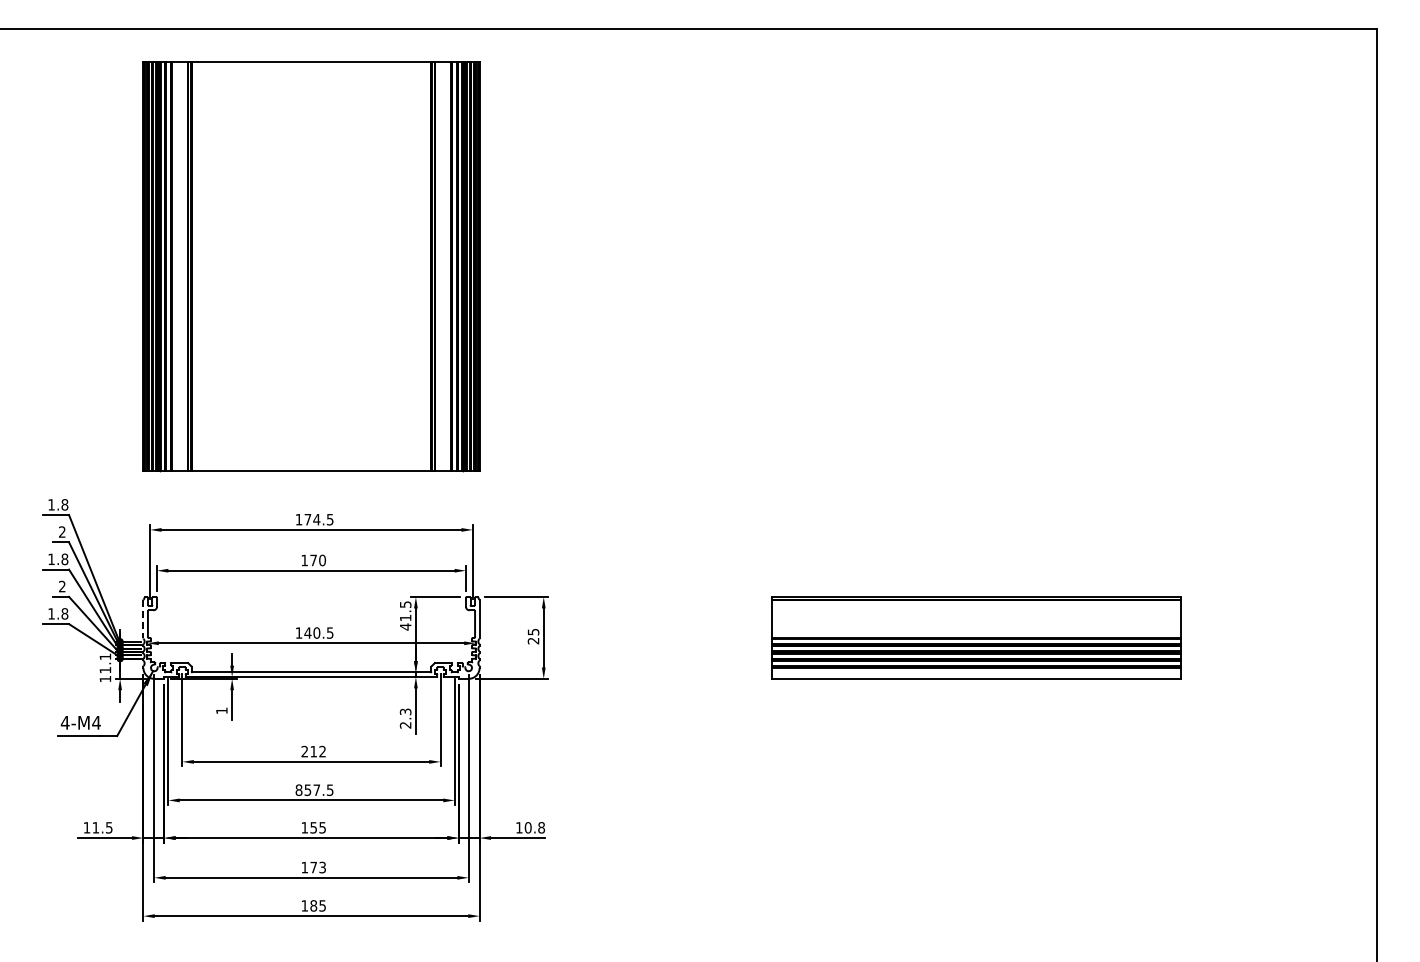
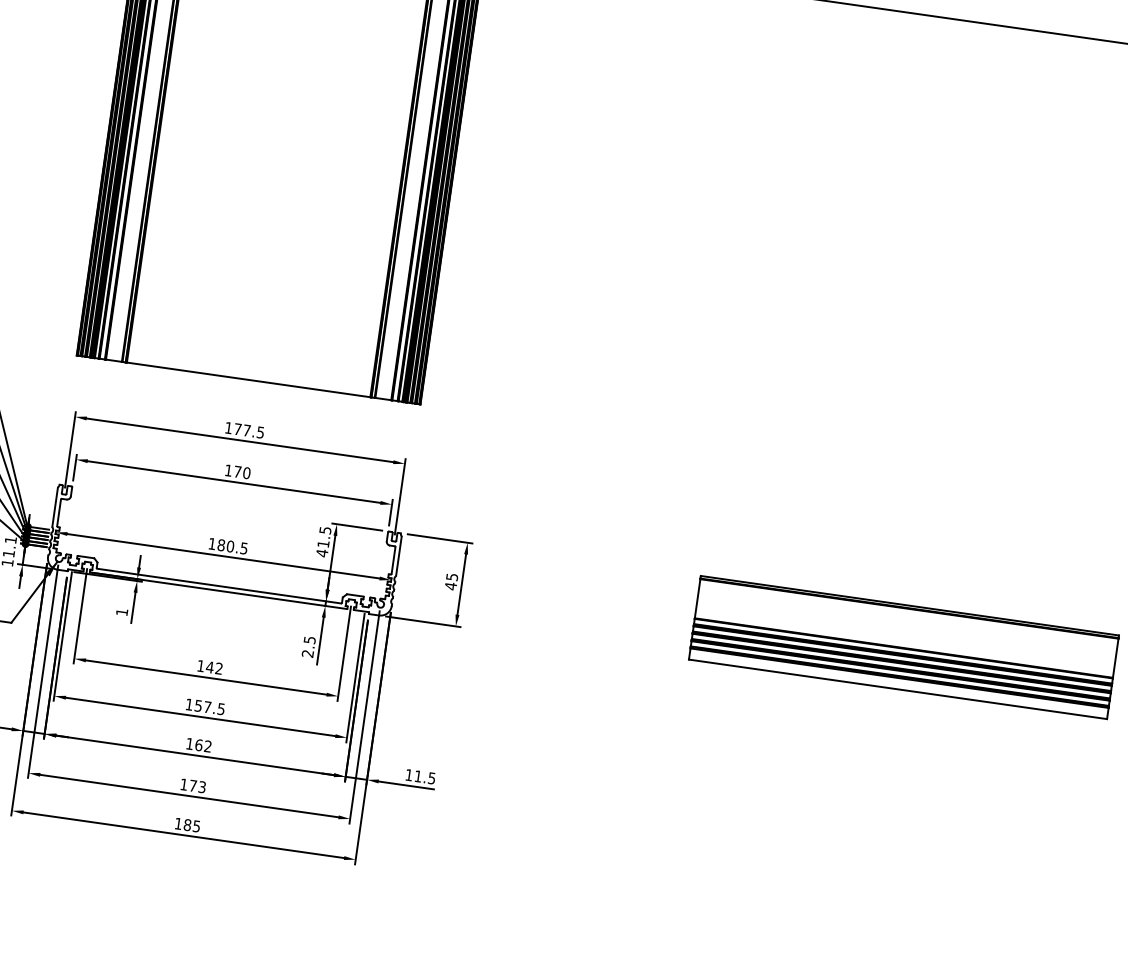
text: (316, 519) -> (246, 430), 174.5 -> 177.5
line: (143, 619) -> (55, 507), dashed -> solid
text: (307, 632) -> (221, 544), 140.5 -> 180.5
text: (533, 640) -> (450, 585), 25 -> 45
text: (404, 711) -> (308, 639), 2.3 -> 2.5
text: (309, 751) -> (205, 666), 212 -> 142
text: (298, 789) -> (188, 703), 857.5 -> 157.5
text: (317, 827) -> (202, 745), 155 -> 162
text: (534, 827) -> (424, 777), 10.8 -> 11.5

